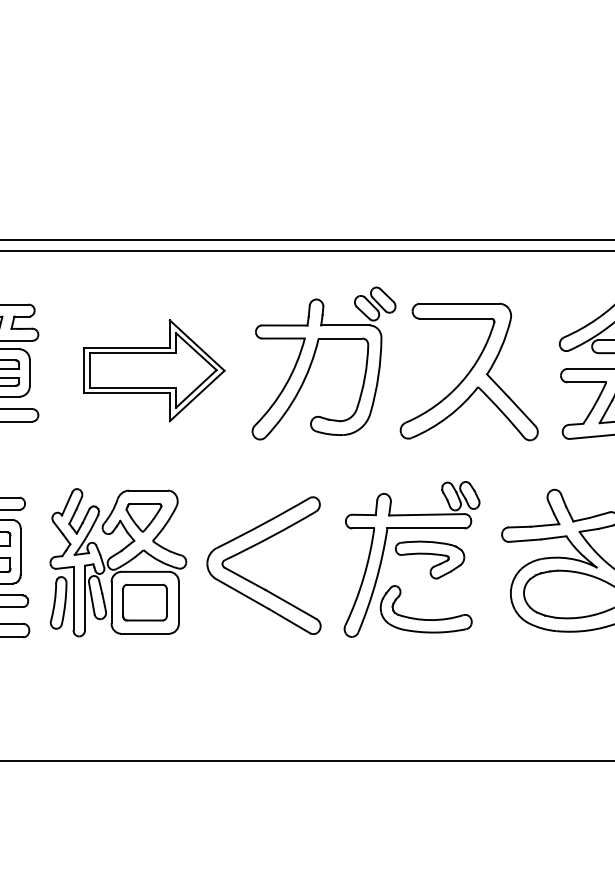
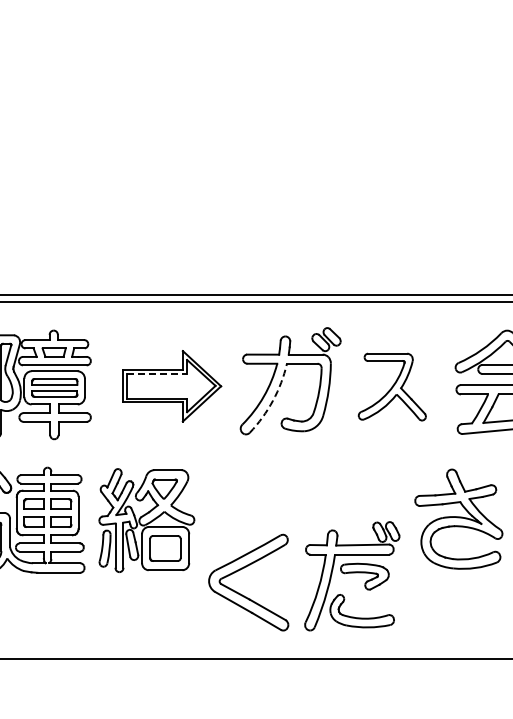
line: (133, 353) -> (157, 374), solid -> dashed
part: (469, 371) -> (392, 386), size x0.7
arc: (299, 391) -> (273, 400), solid -> dashed
part: (412, 559) -> (352, 576), moved
part: (255, 582) -> (242, 594), moved

